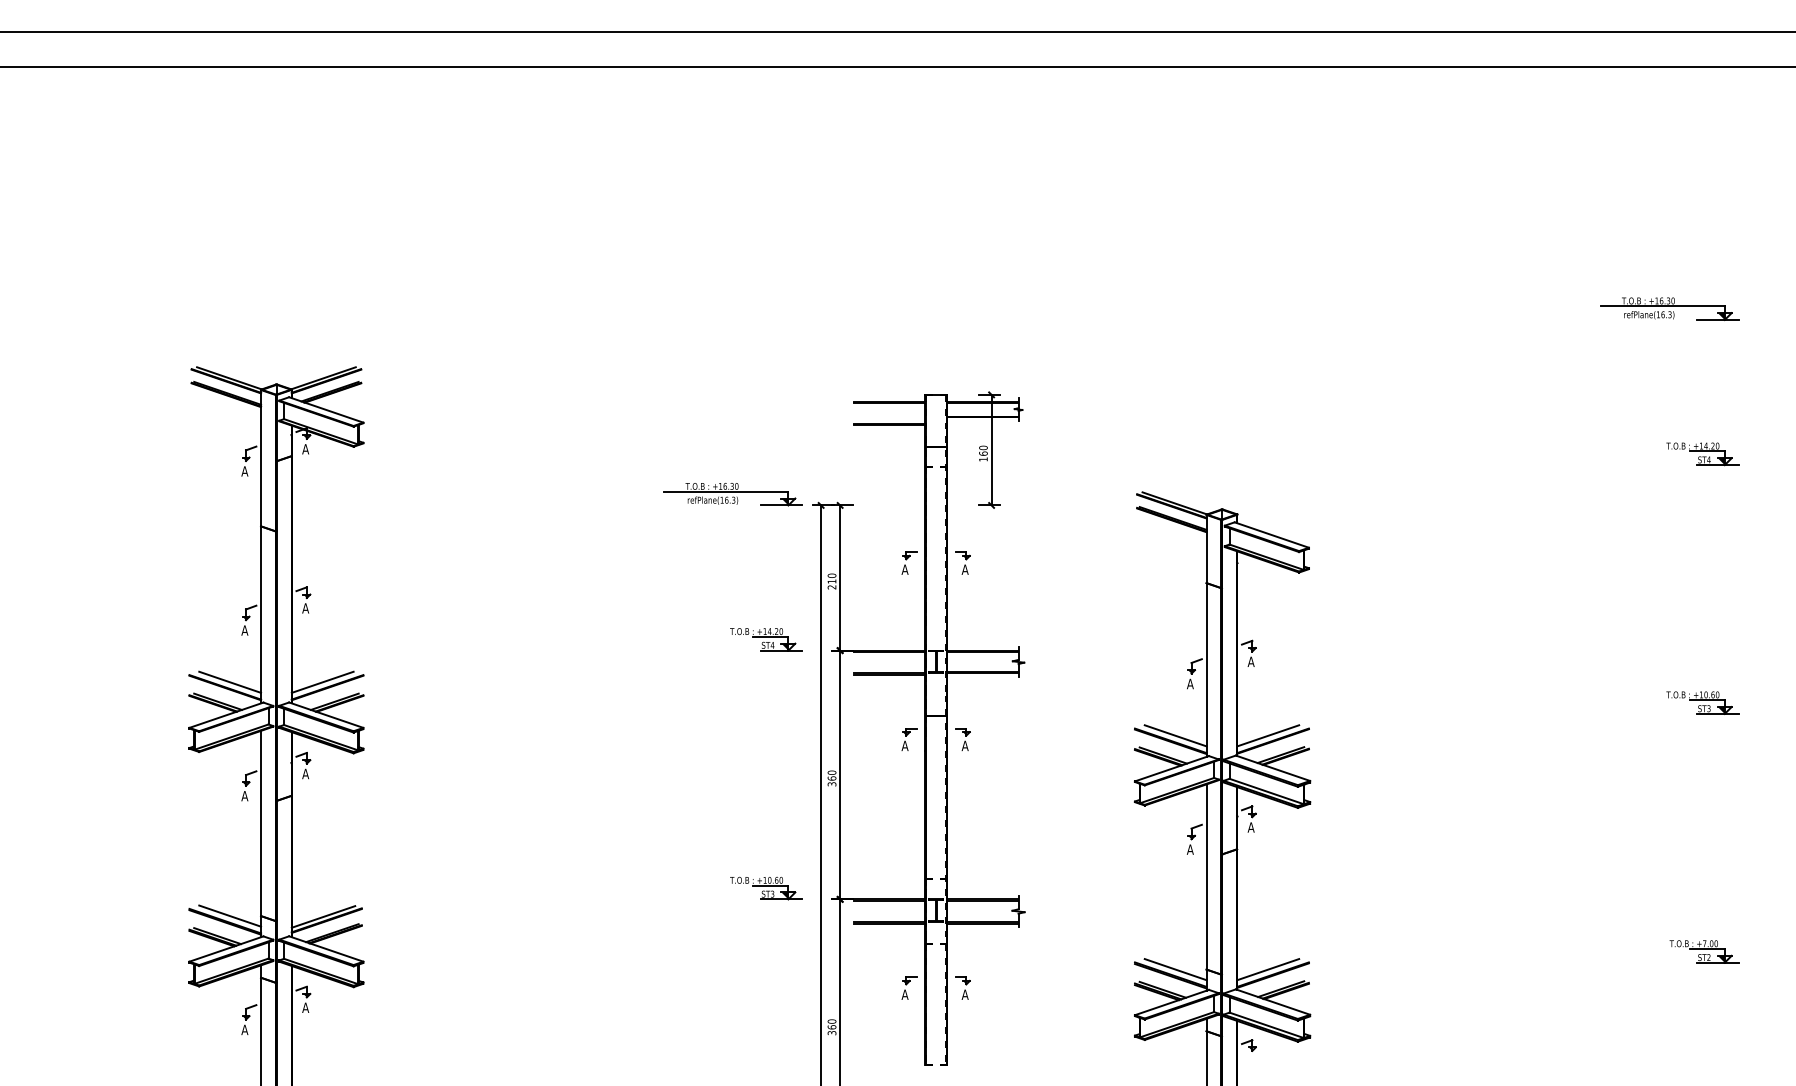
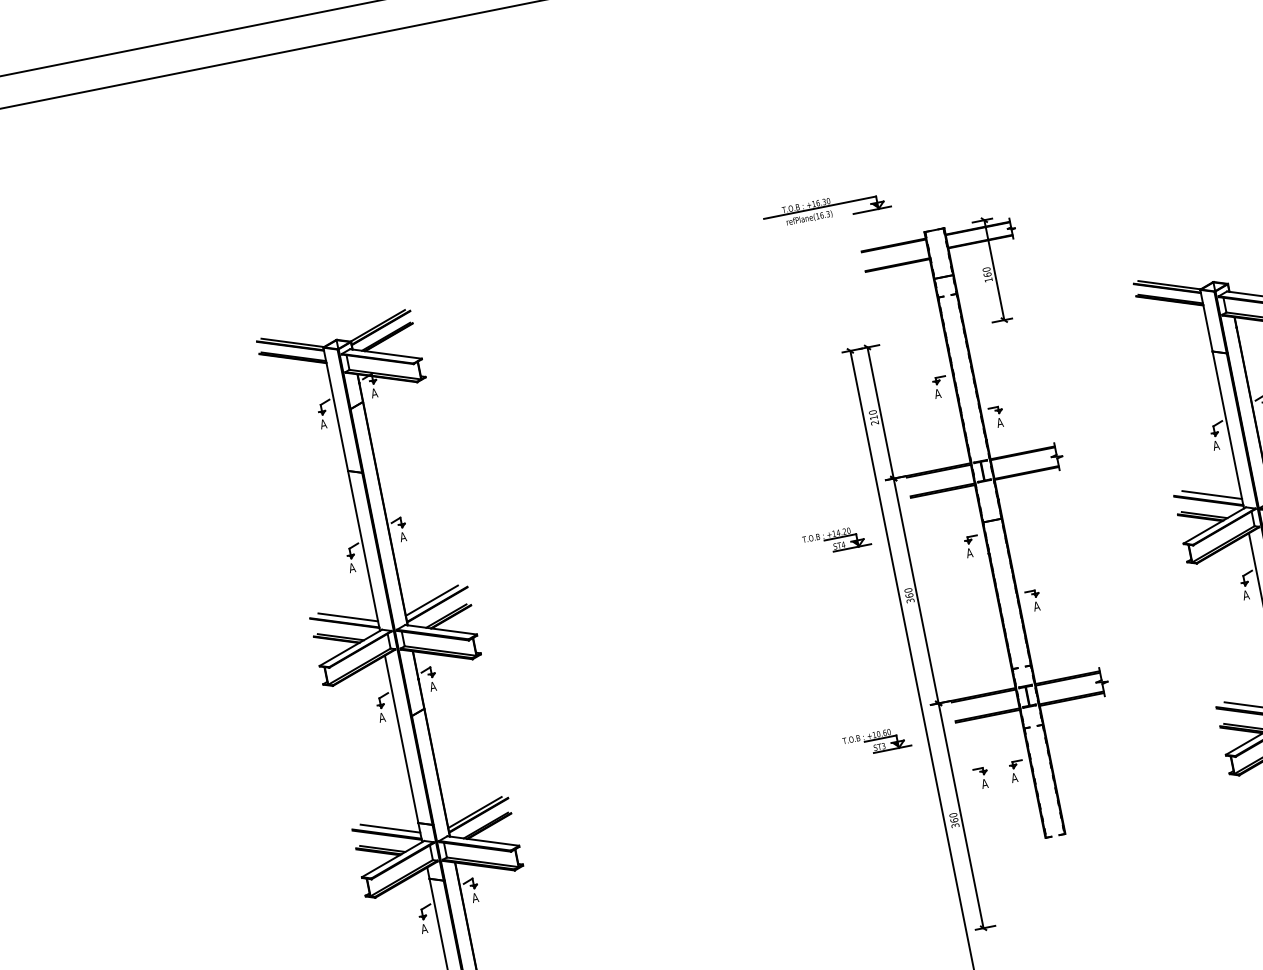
part: (732, 494) -> (826, 209), moved
part: (962, 562) -> (996, 416), moved
part: (766, 639) -> (836, 540), moved
part: (962, 739) -> (1033, 601), moved
part: (766, 888) -> (877, 742), moved
part: (962, 987) -> (981, 777), moved

